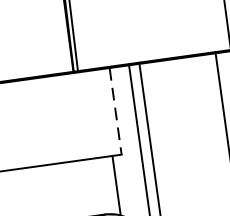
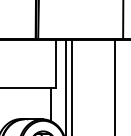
line: (115, 112) -> (55, 64), dashed -> solid

